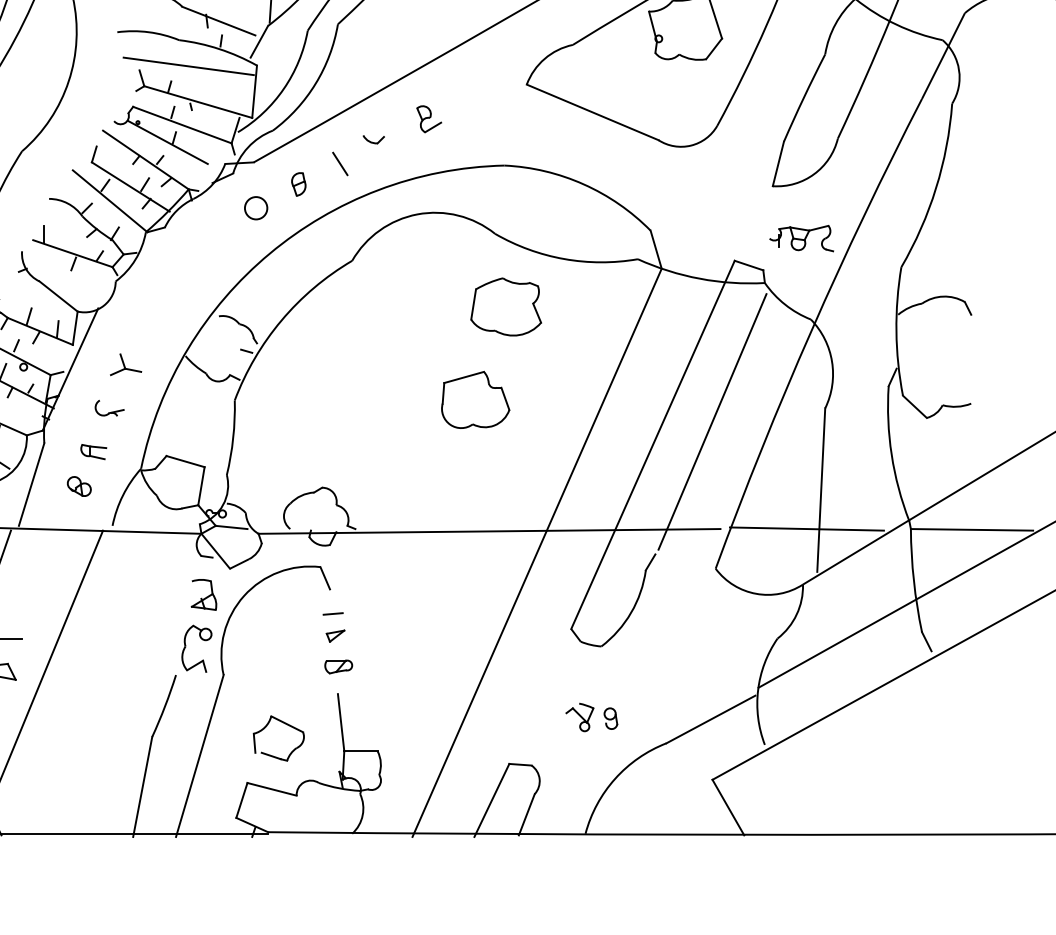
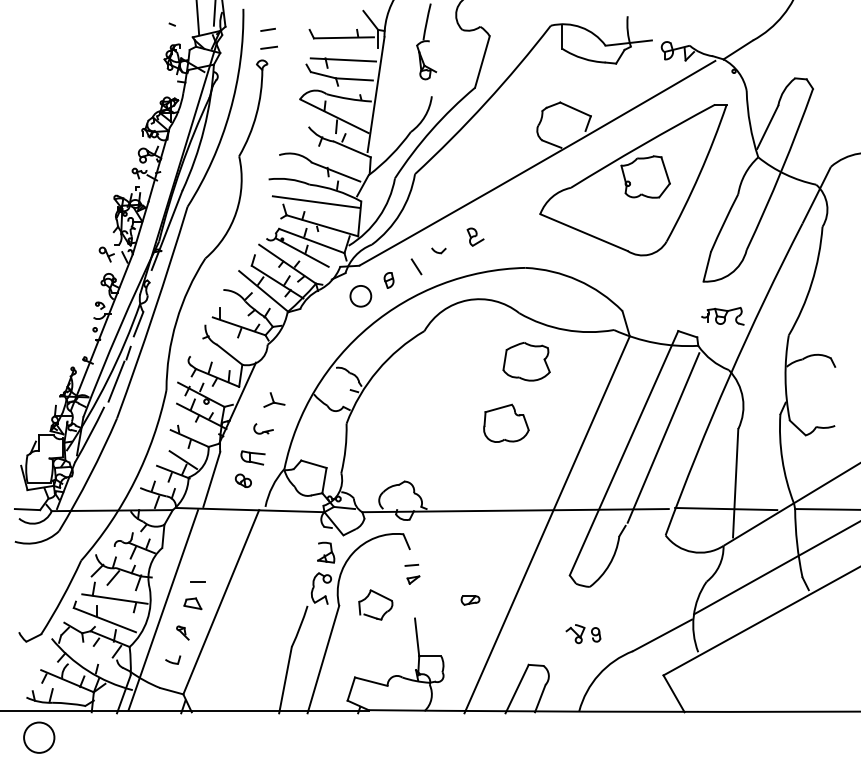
circle: (255, 207) -> (360, 295), size x1.4
part: (92, 451) -> (252, 457), size x1.4
part: (338, 666) -> (470, 600), moved
part: (285, 725) -> (380, 596), moved

